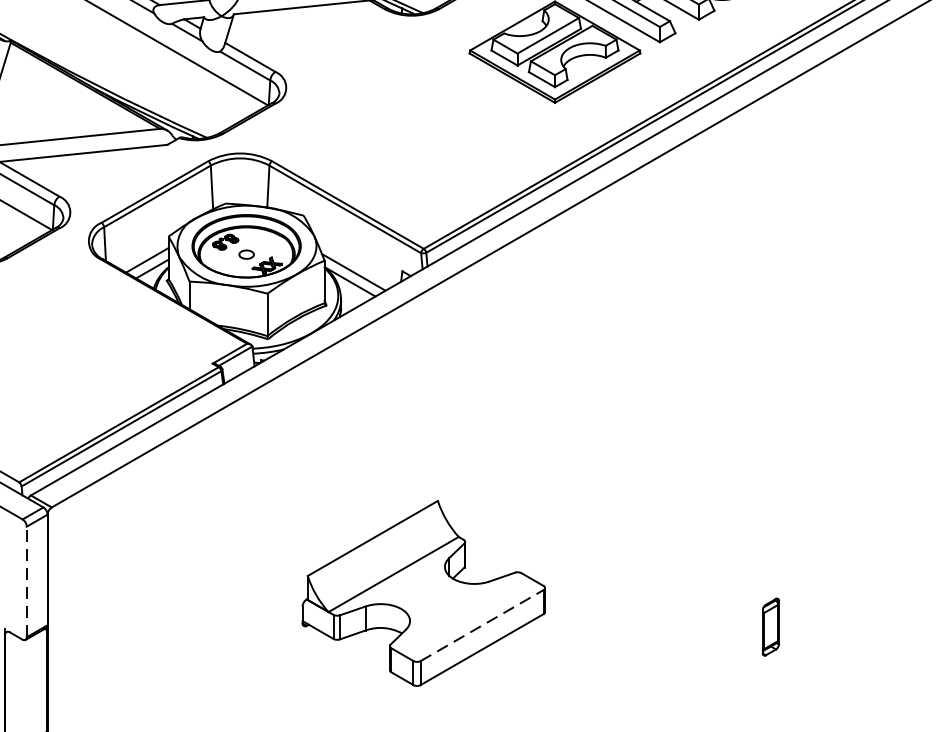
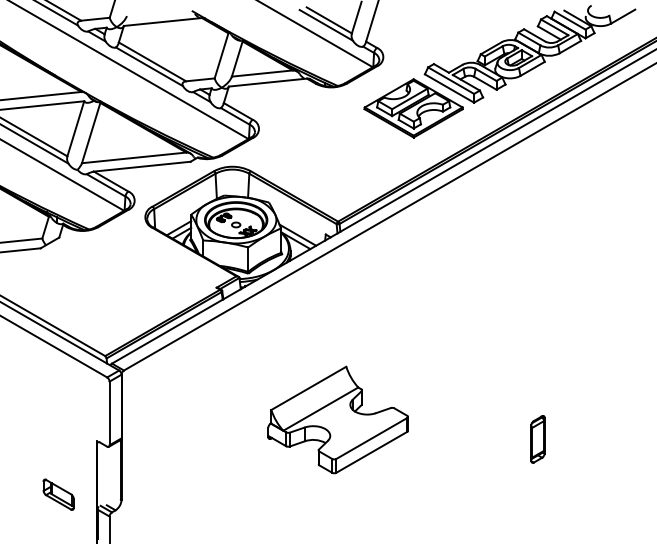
line: (26, 582) -> (109, 413), dashed -> solid
line: (481, 625) -> (371, 438), dashed -> solid
part: (770, 627) -> (537, 439), size x1.43

